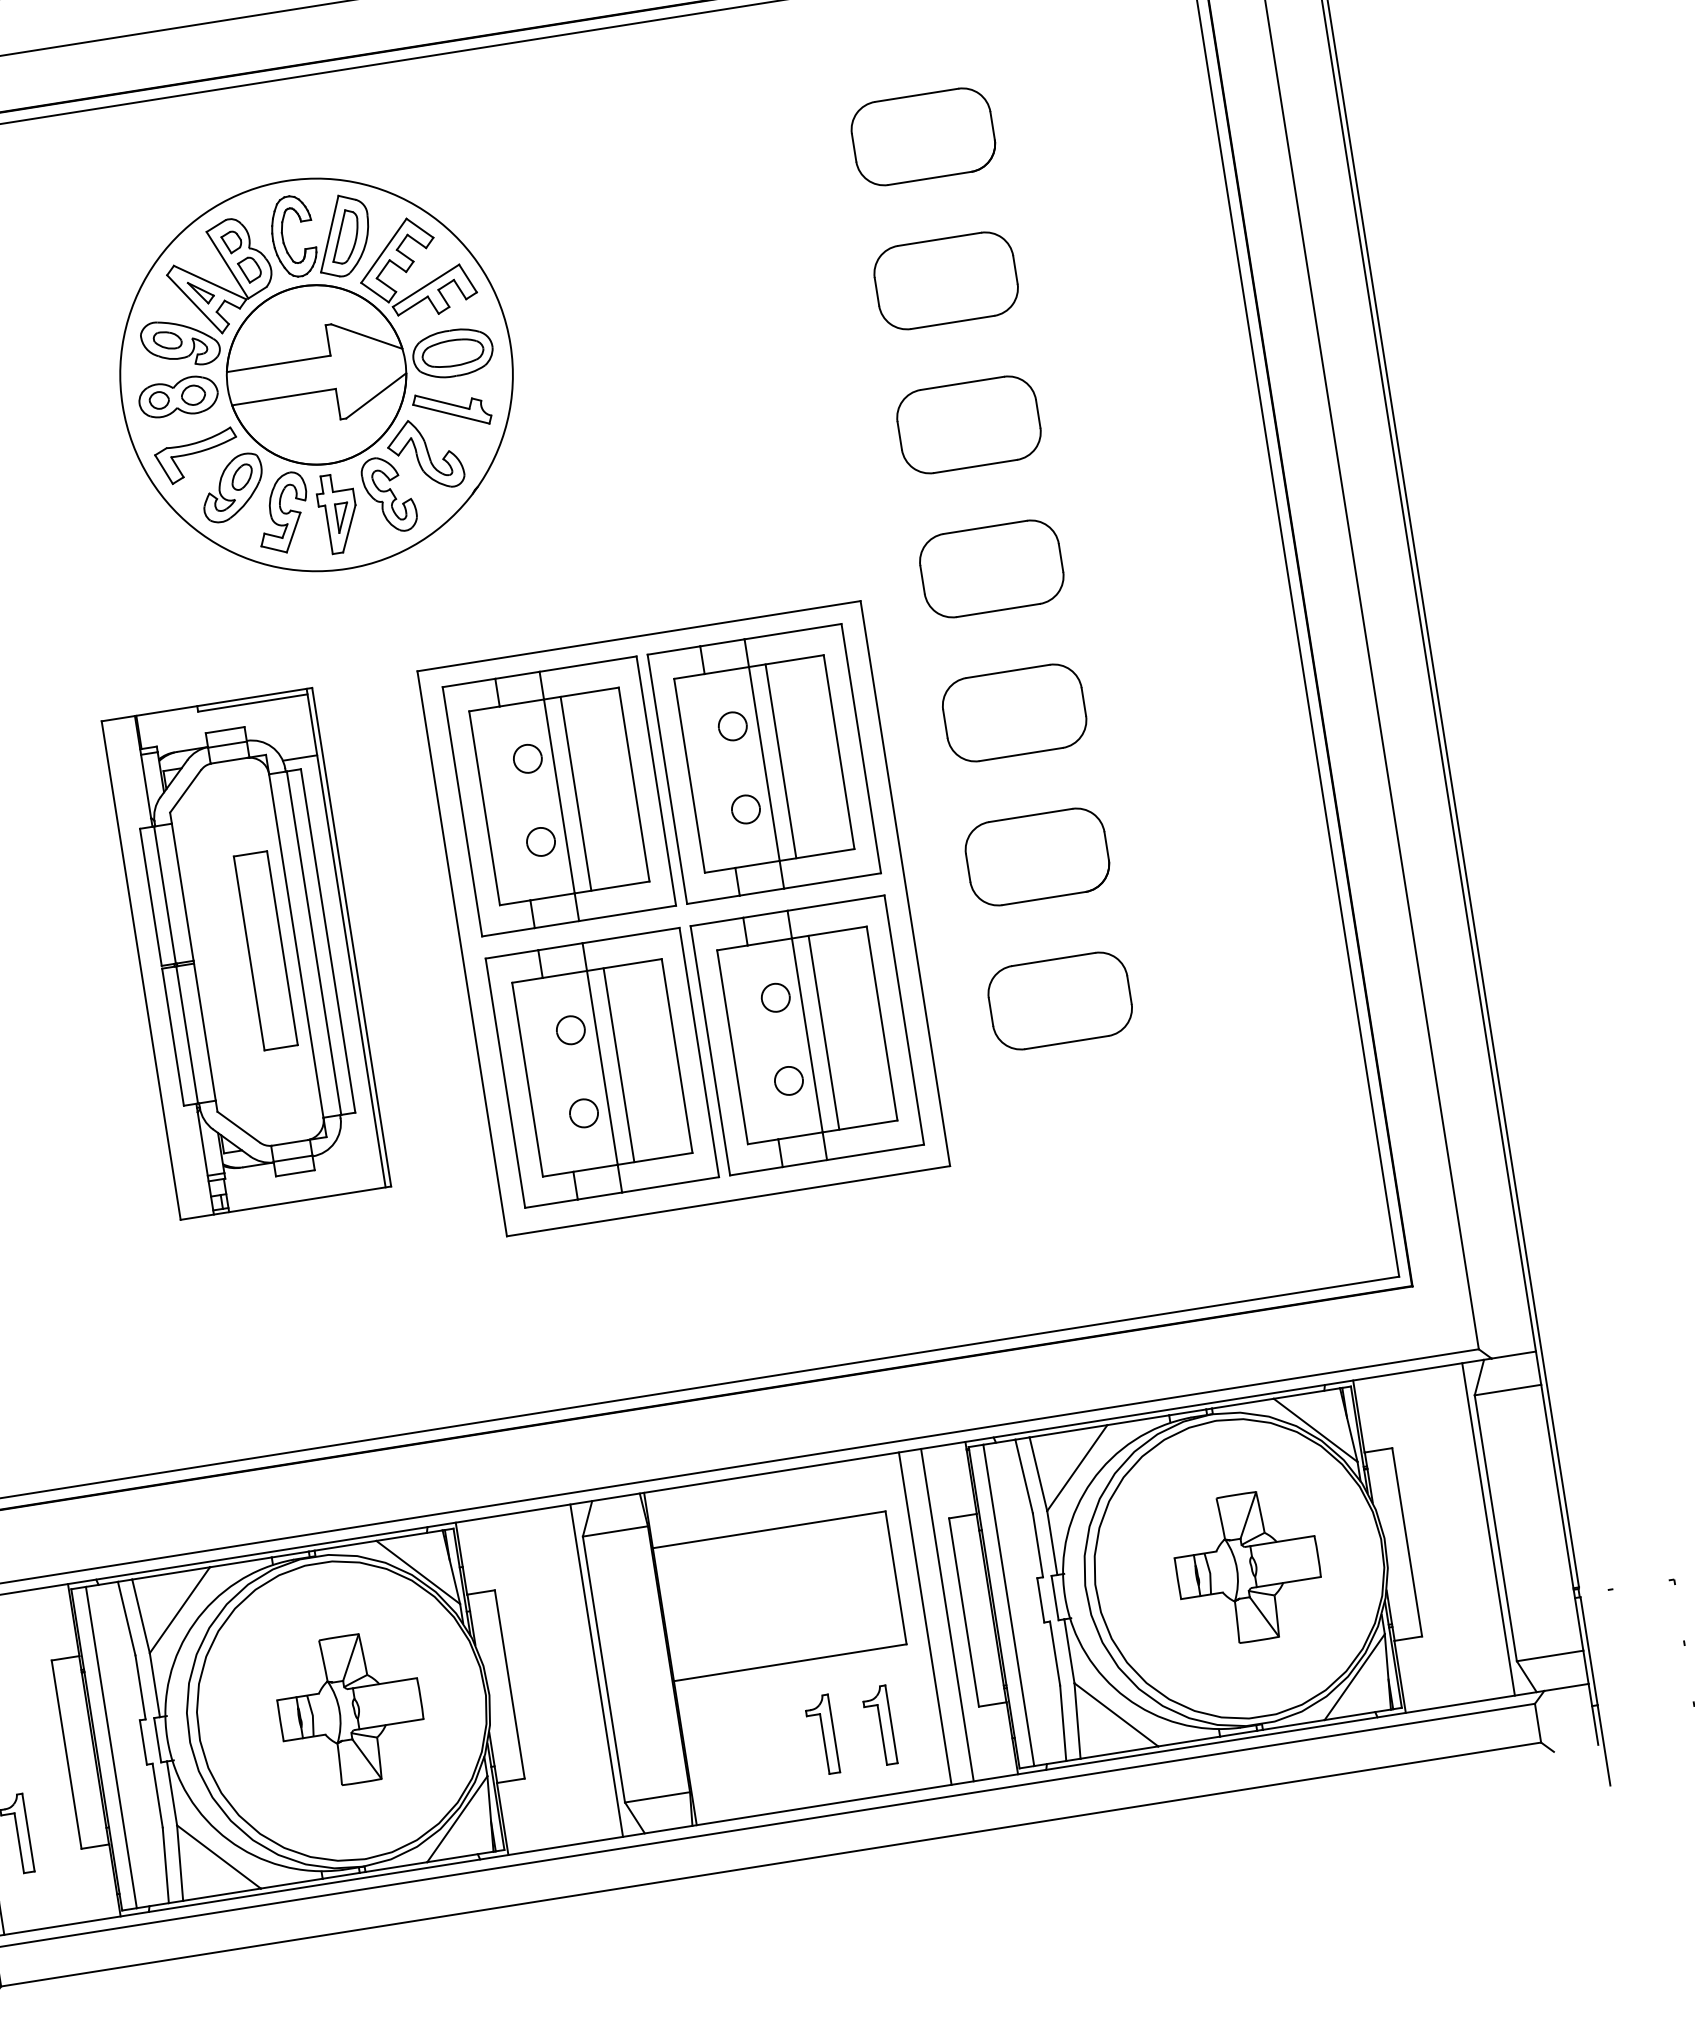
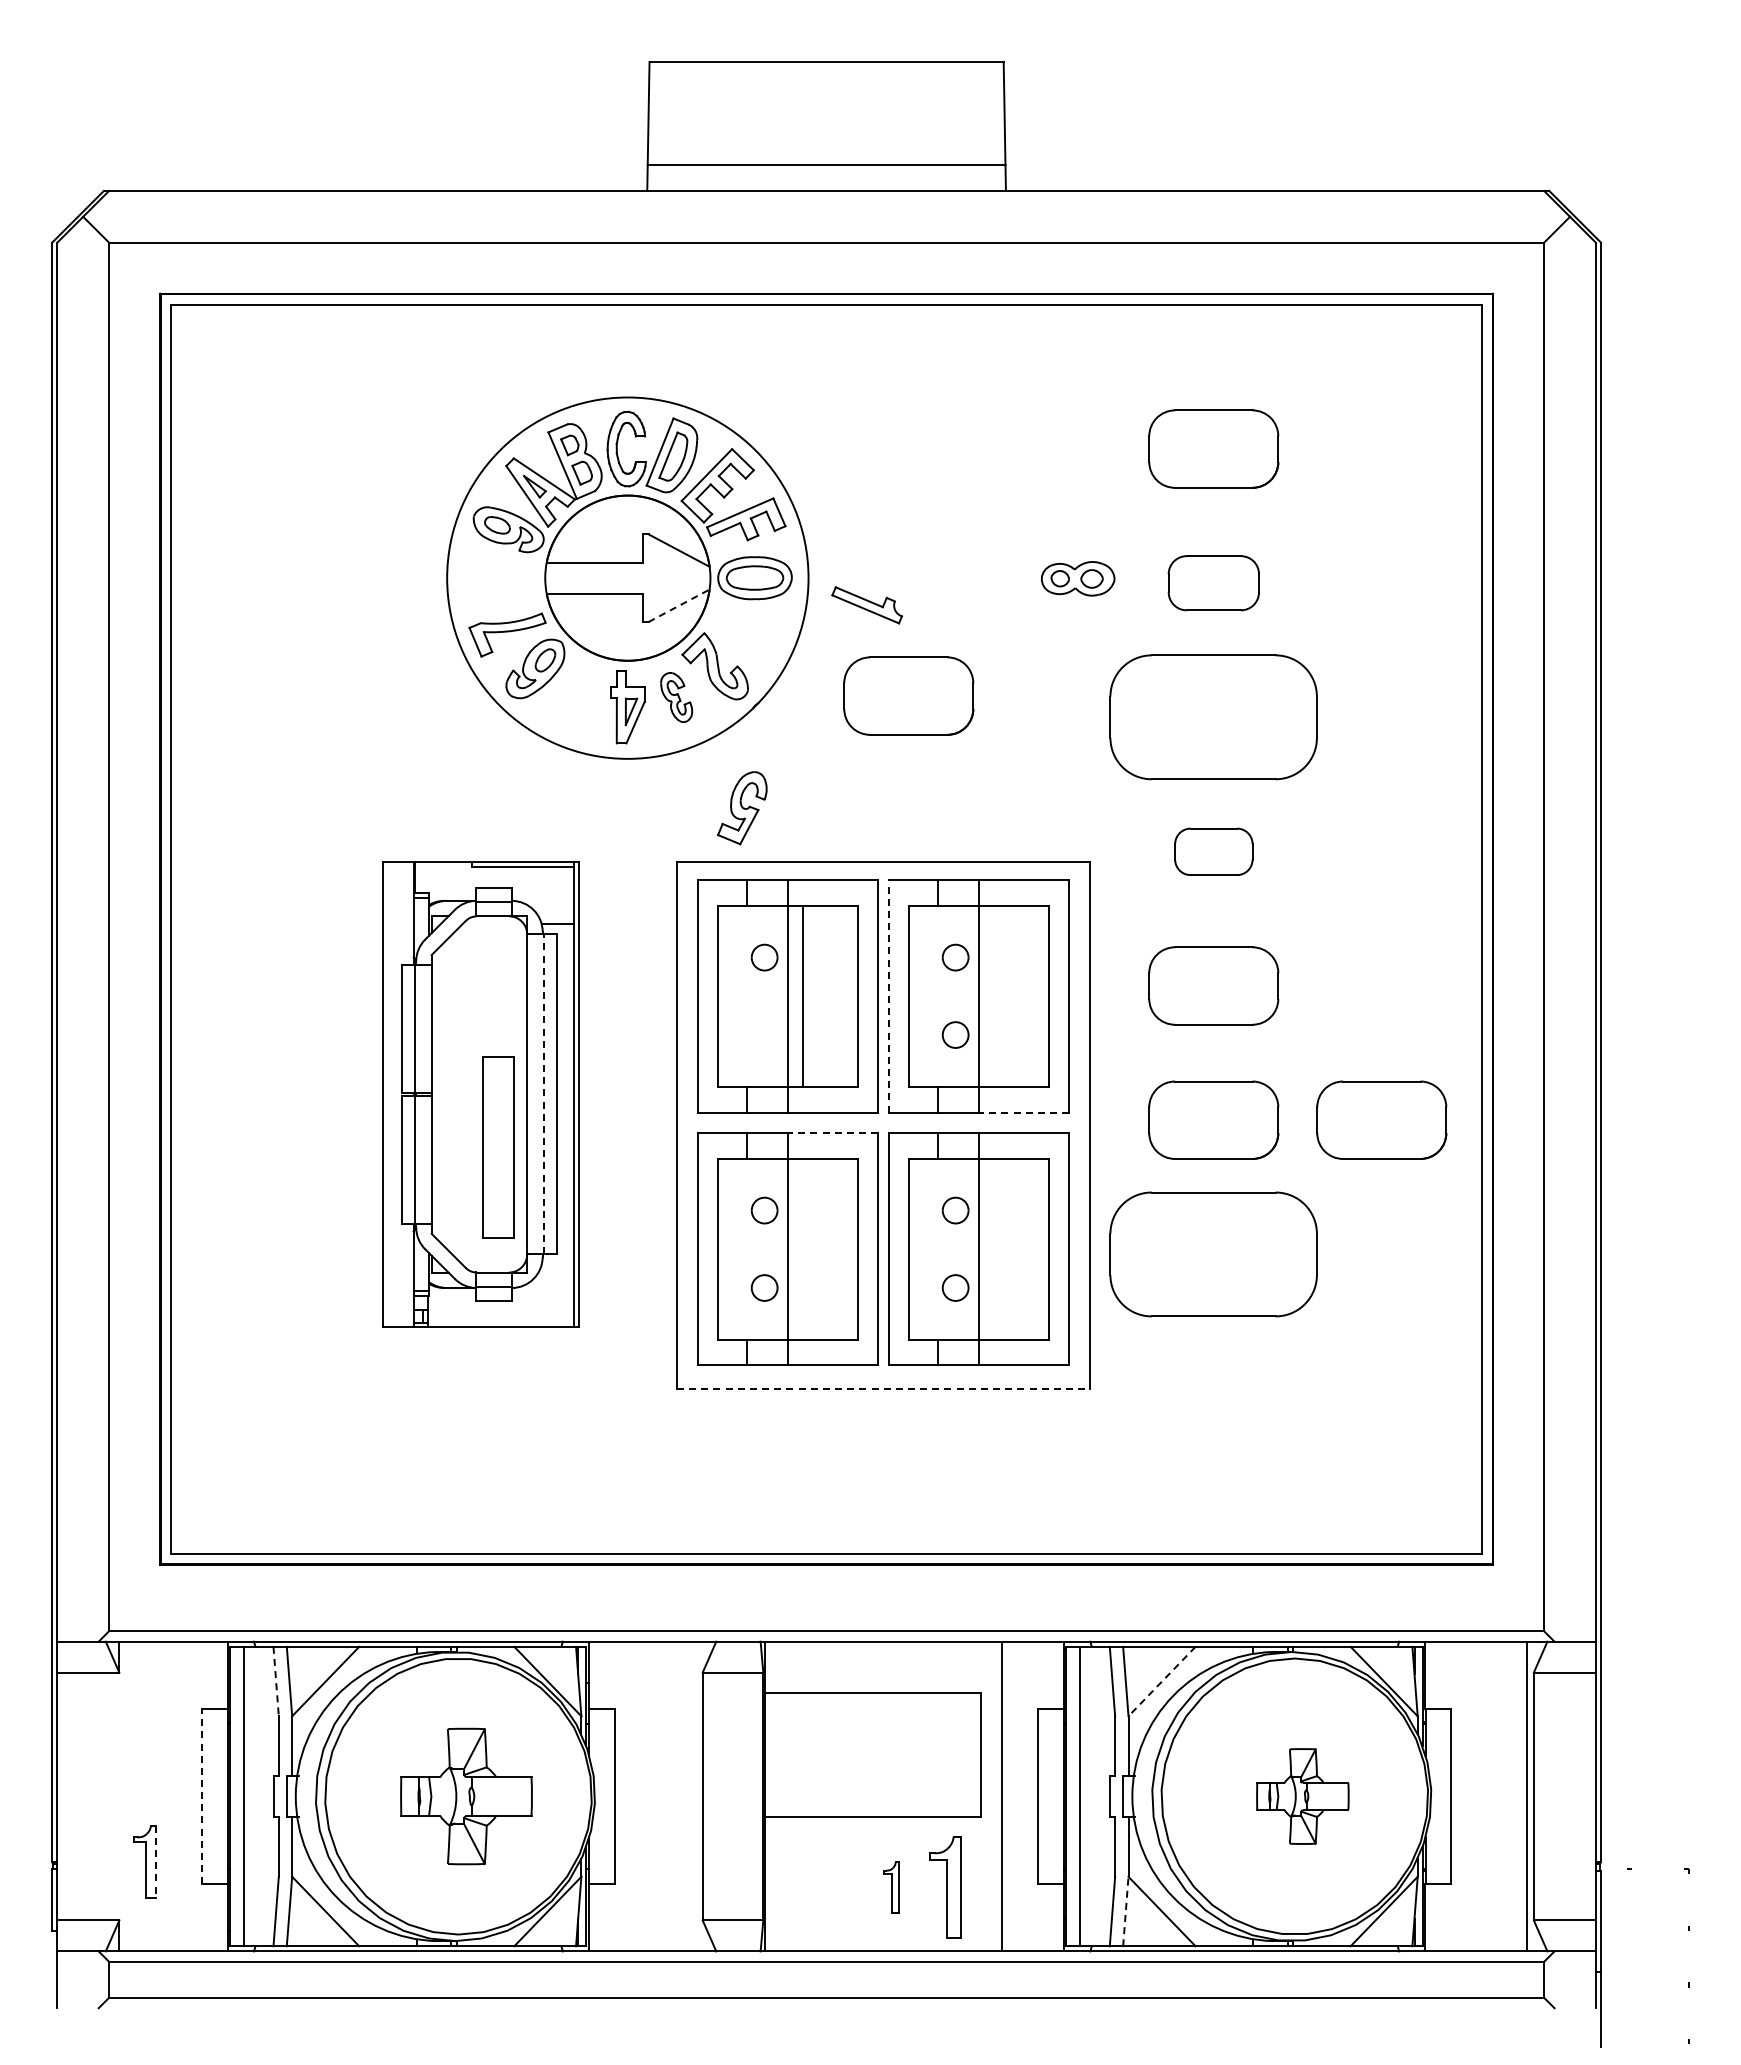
part: (945, 280) -> (1213, 582), size x0.7
line: (376, 395) -> (679, 605), solid -> dashed
part: (177, 397) -> (1077, 578), moved
part: (451, 410) -> (866, 605), moved
part: (968, 424) -> (1213, 717), size x1.6
part: (637, 453) -> (908, 695), added
part: (389, 494) -> (676, 697), size x0.7
part: (283, 513) -> (742, 808), moved
part: (991, 568) -> (1213, 851), size x0.6
line: (781, 761) -> (994, 996), removed
line: (667, 778) -> (888, 995), solid -> dashed
part: (1217, 827) -> (1381, 1119), added
part: (540, 841) -> (764, 1034), removed
line: (831, 881) -> (1023, 1112), solid -> dashed
line: (630, 936) -> (832, 1133), solid -> dashed
line: (313, 942) -> (543, 1093), solid -> dashed
part: (265, 950) -> (498, 1147), moved
part: (1059, 1001) -> (1213, 1254), size x1.6
line: (823, 1031) -> (994, 1248), removed
line: (618, 1064) -> (803, 1248), removed
line: (728, 1200) -> (883, 1388), solid -> dashed
line: (1076, 1468) -> (1161, 1681), solid -> dashed
part: (1247, 1567) -> (1302, 1796), size x0.7
line: (947, 1615) -> (1022, 1796), removed
line: (127, 1618) -> (276, 1681), solid -> dashed
line: (596, 1670) -> (695, 1796), removed
line: (1077, 1721) -> (1125, 1911), solid -> dashed
part: (878, 1726) -> (944, 1887), size x1.4
part: (822, 1735) -> (891, 1887), size x0.7
line: (66, 1754) -> (201, 1796), solid -> dashed
line: (29, 1833) -> (156, 1862), solid -> dashed

